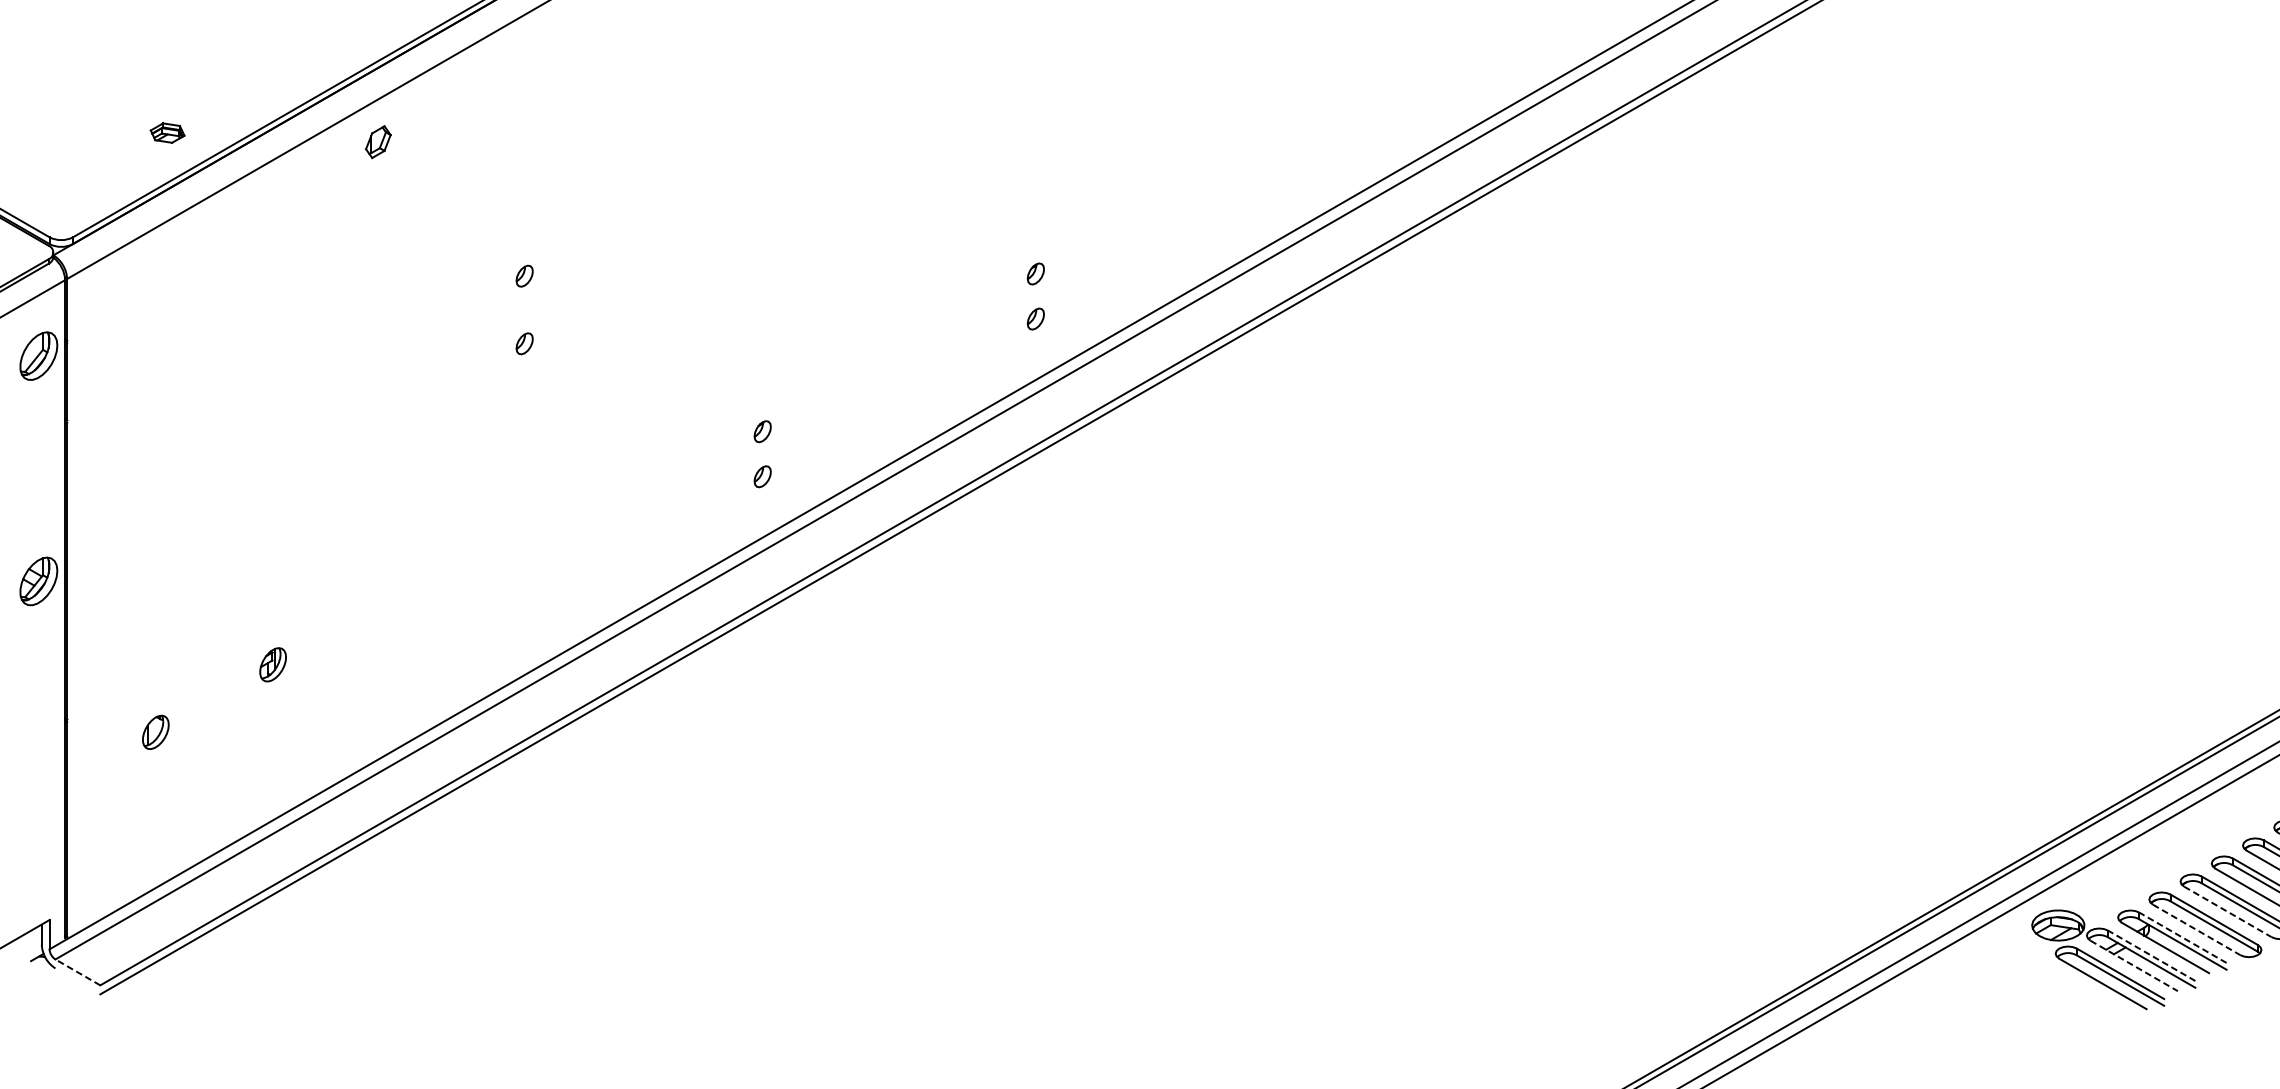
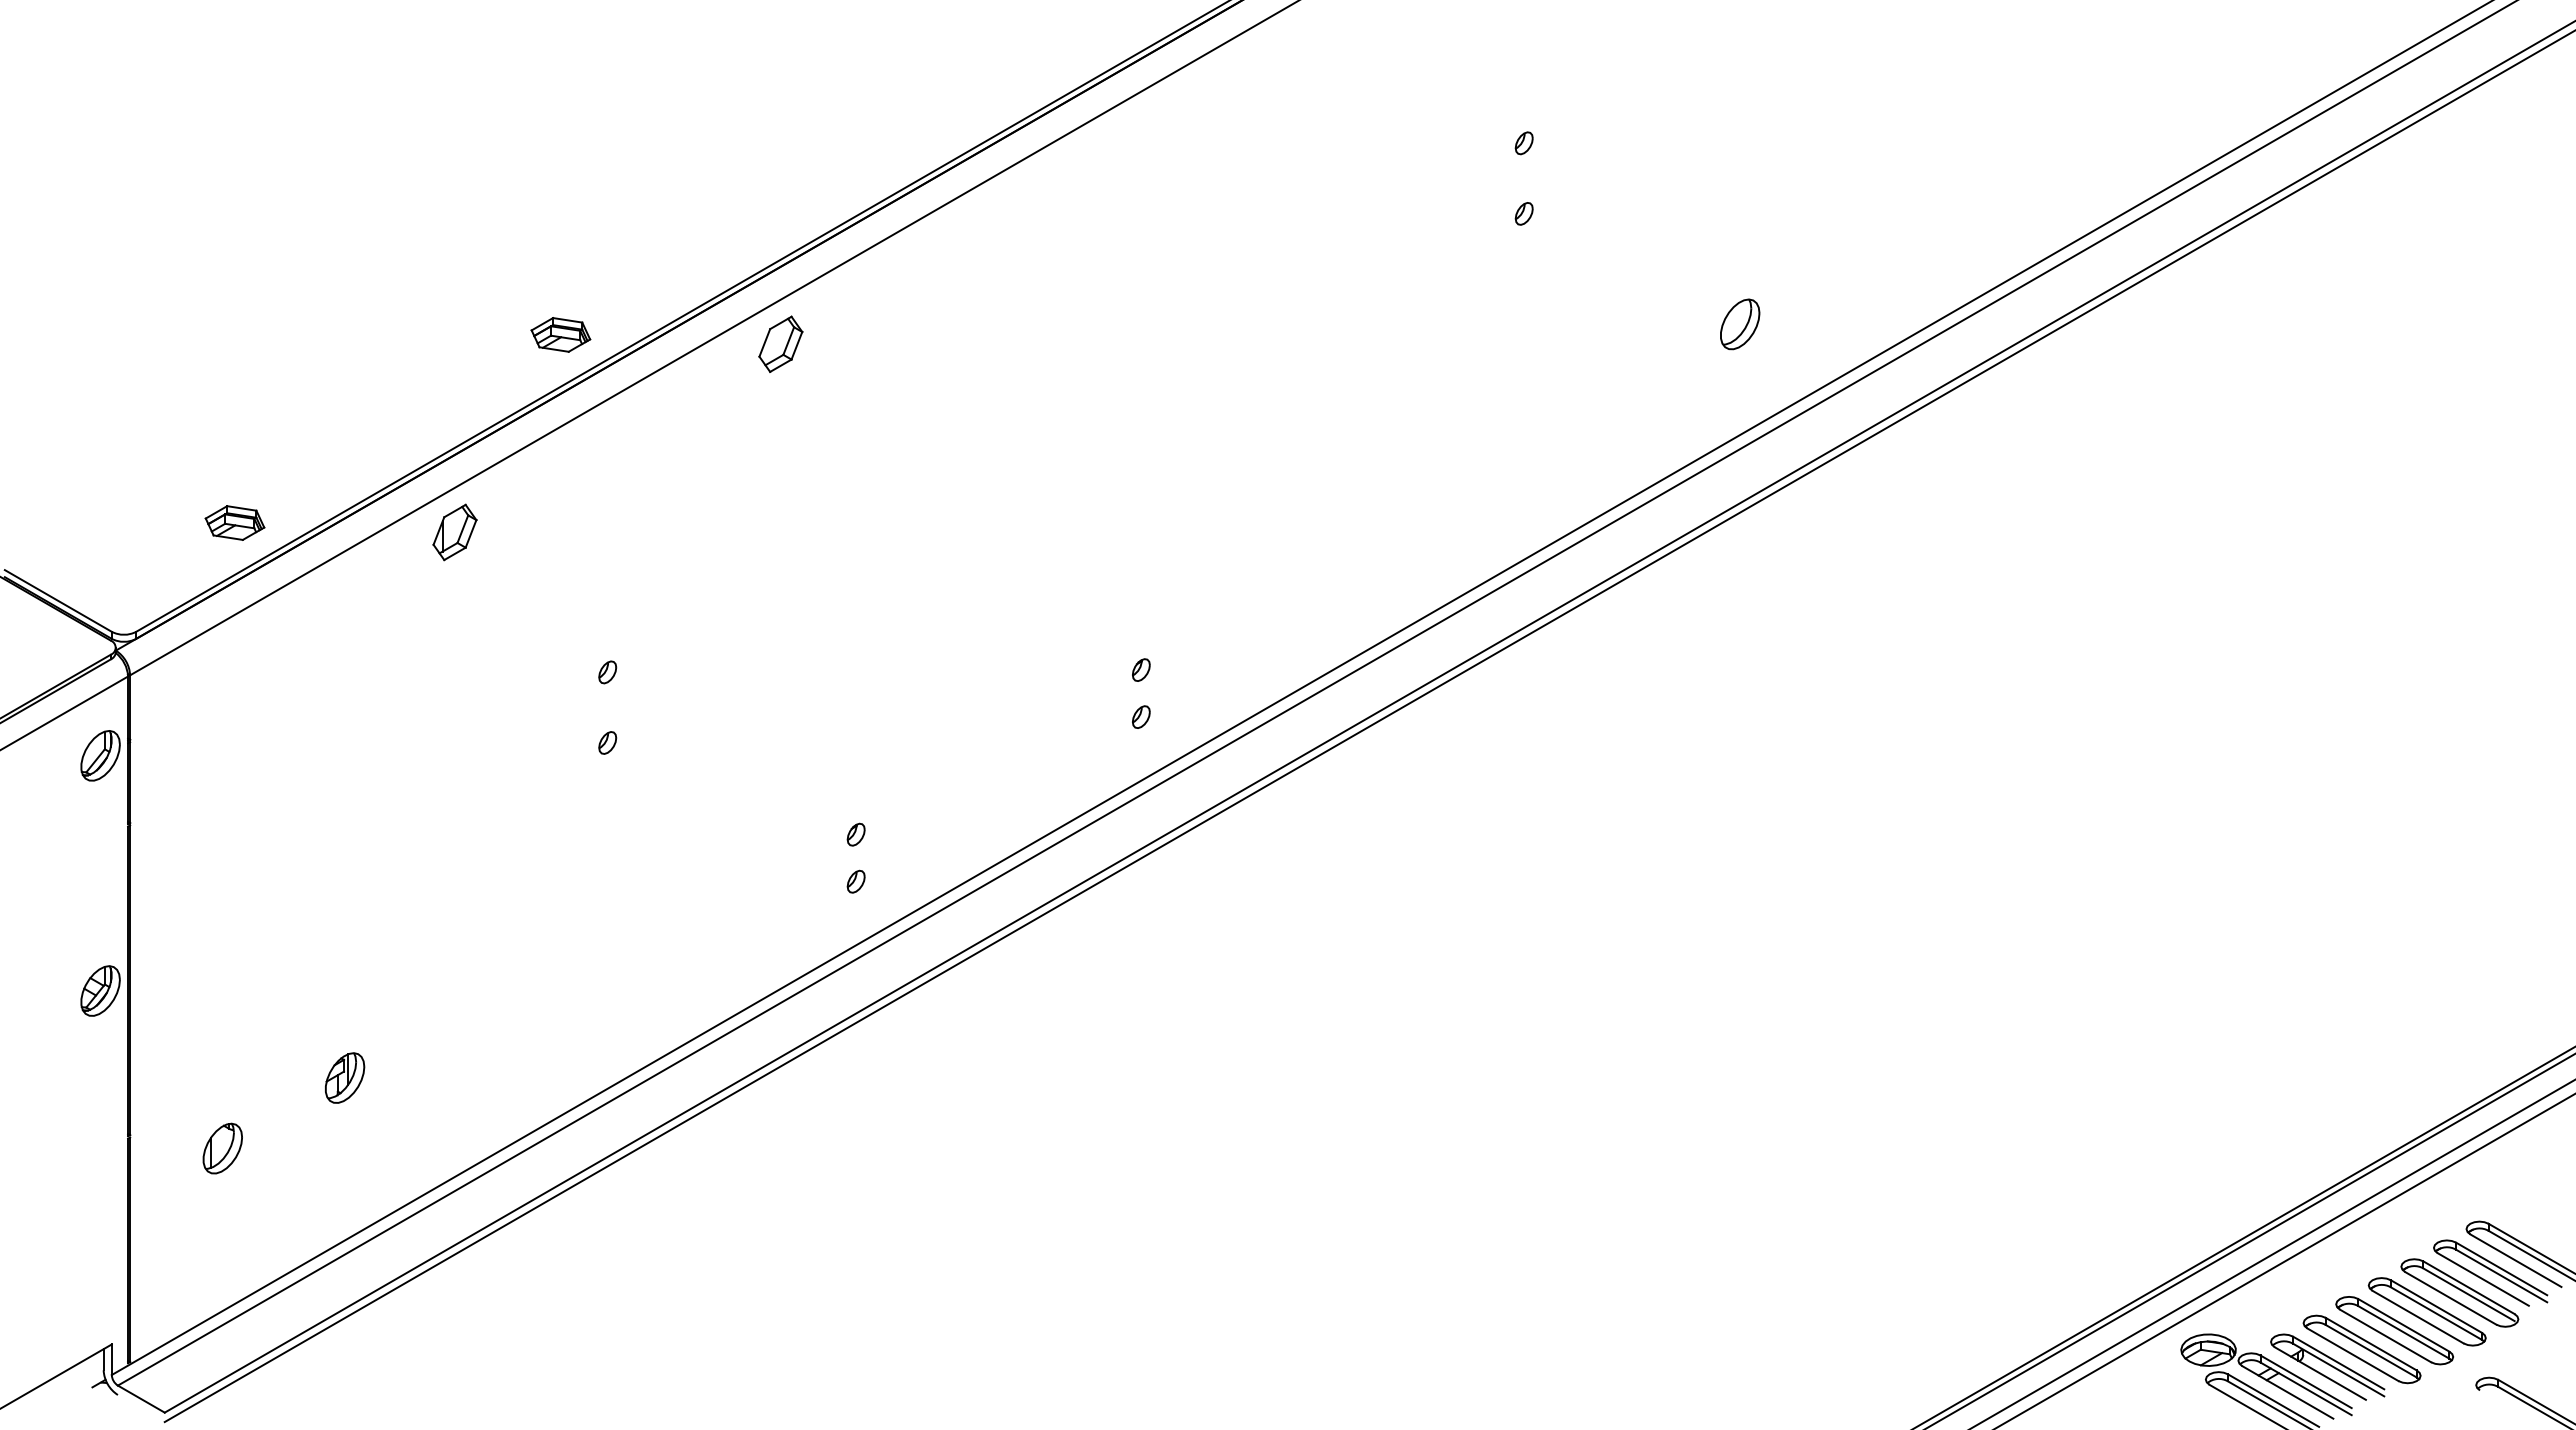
part: (167, 132) -> (234, 522), size x1.67
part: (377, 142) -> (454, 532), size x1.67
part: (273, 664) -> (345, 1077), size x1.43
part: (155, 732) -> (222, 1148), size x1.43
line: (2227, 911) -> (2385, 1335), dashed -> solid
line: (2196, 929) -> (2352, 1354), dashed -> solid
line: (2182, 937) -> (2338, 1362), dashed -> solid
line: (2152, 955) -> (2306, 1381), dashed -> solid
line: (2133, 966) -> (2287, 1392), dashed -> solid
line: (77, 971) -> (140, 1398), dashed -> solid

